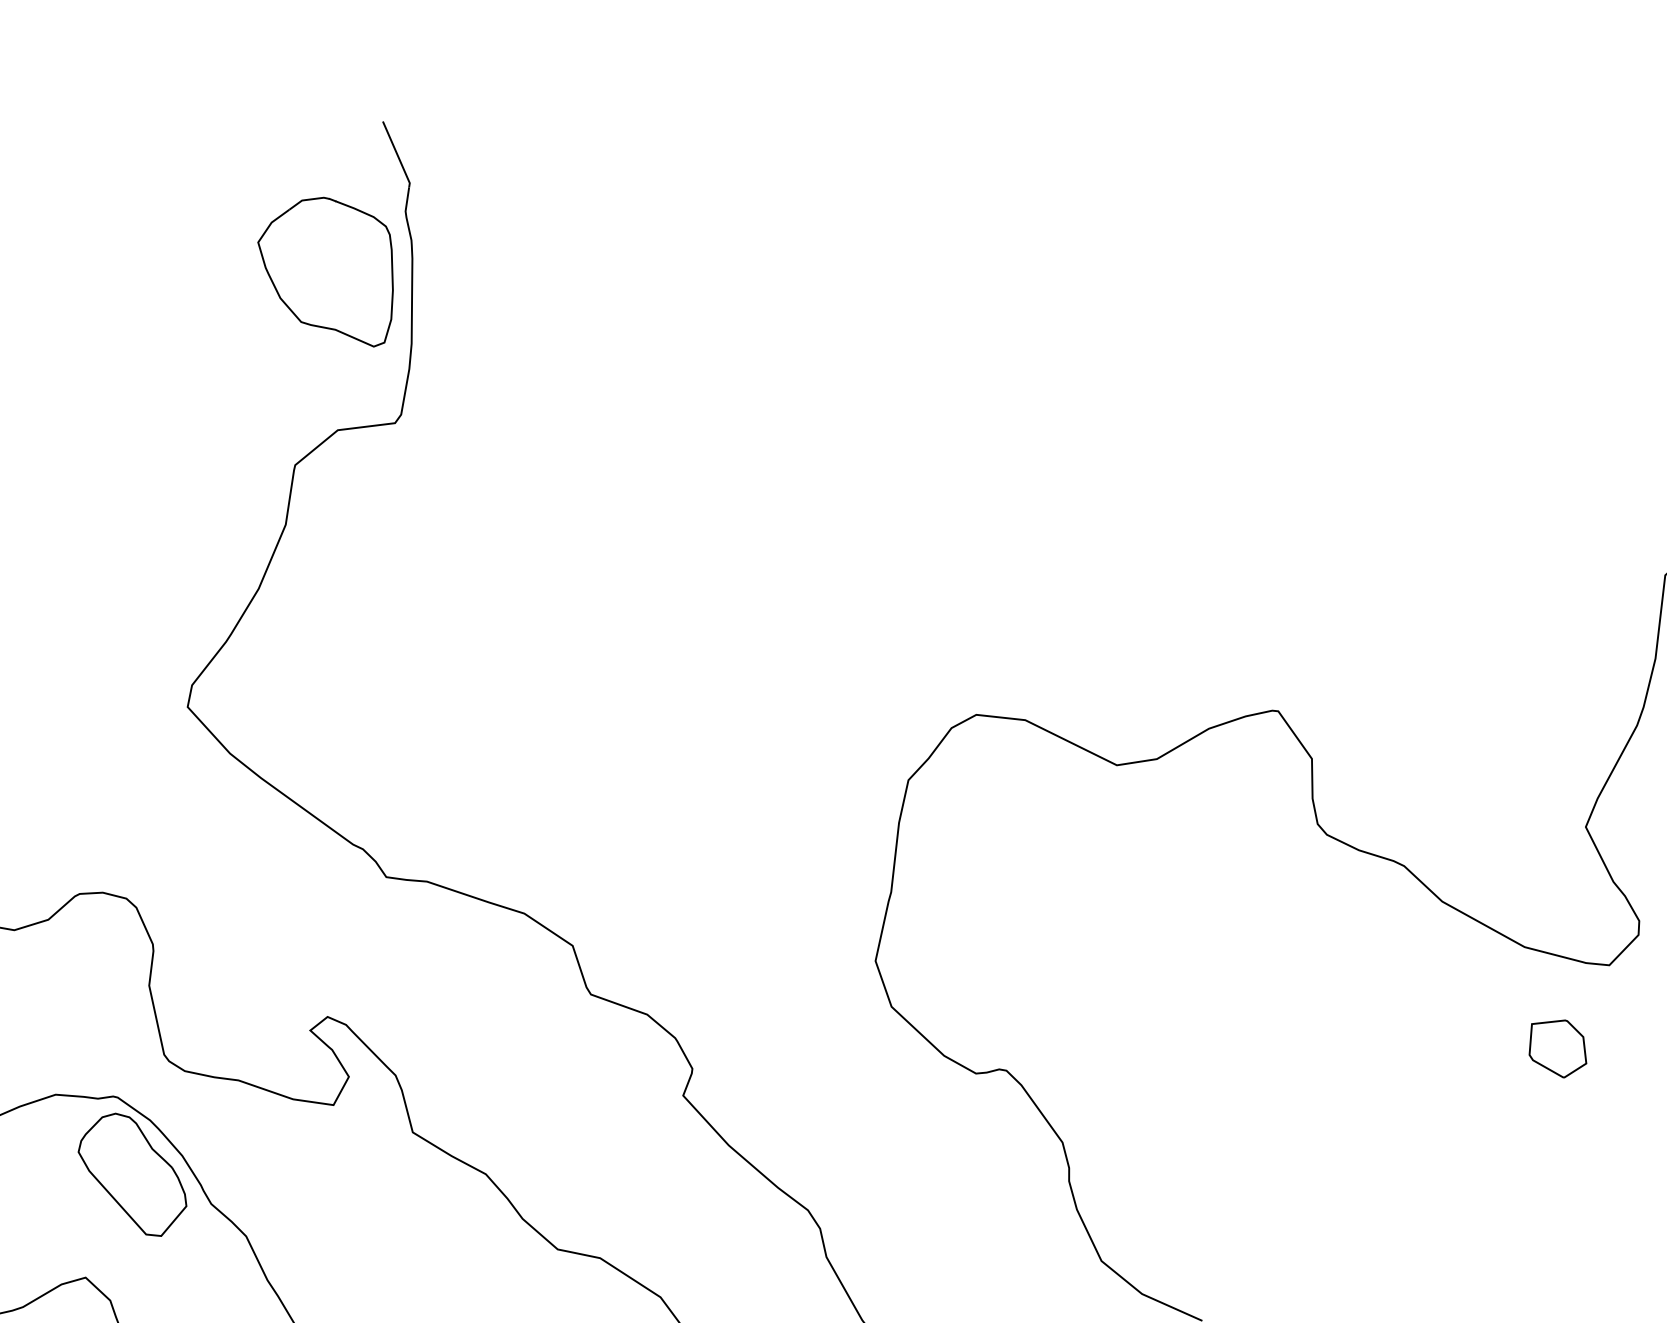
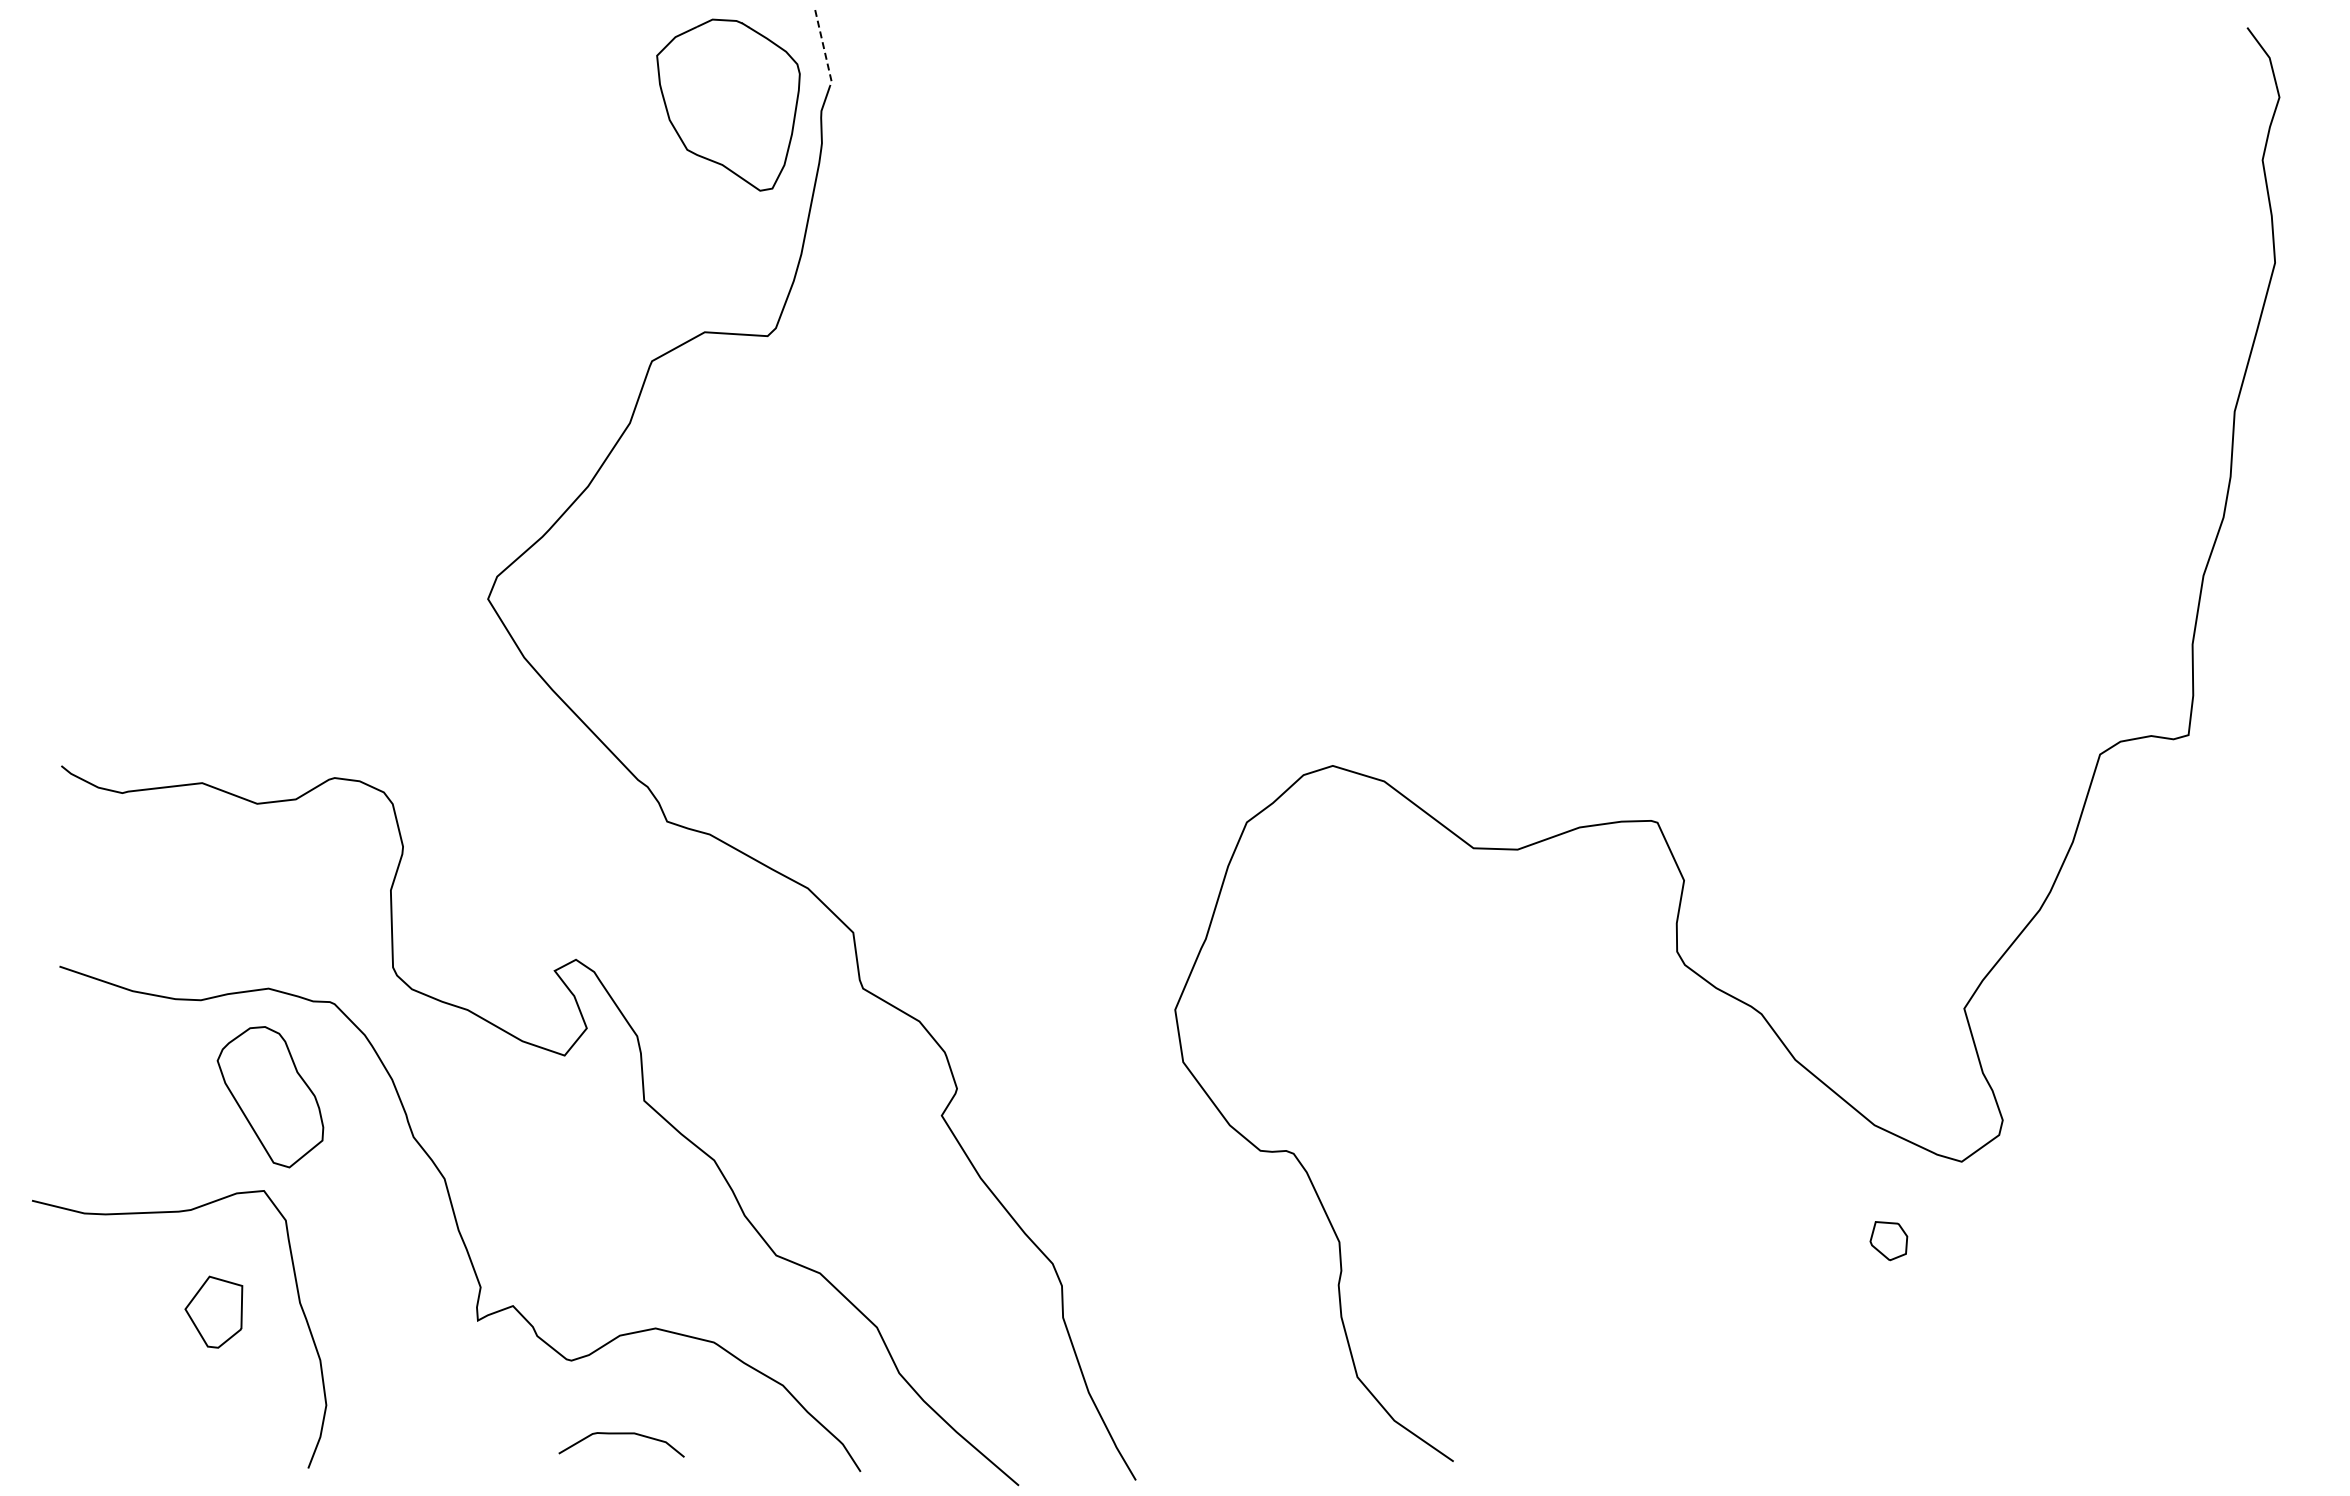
line: (397, 154) -> (824, 48), solid -> dashed
part: (330, 274) -> (728, 104), moved
part: (1556, 1048) -> (1888, 1240), size x0.6
part: (132, 1176) -> (270, 1097), moved

